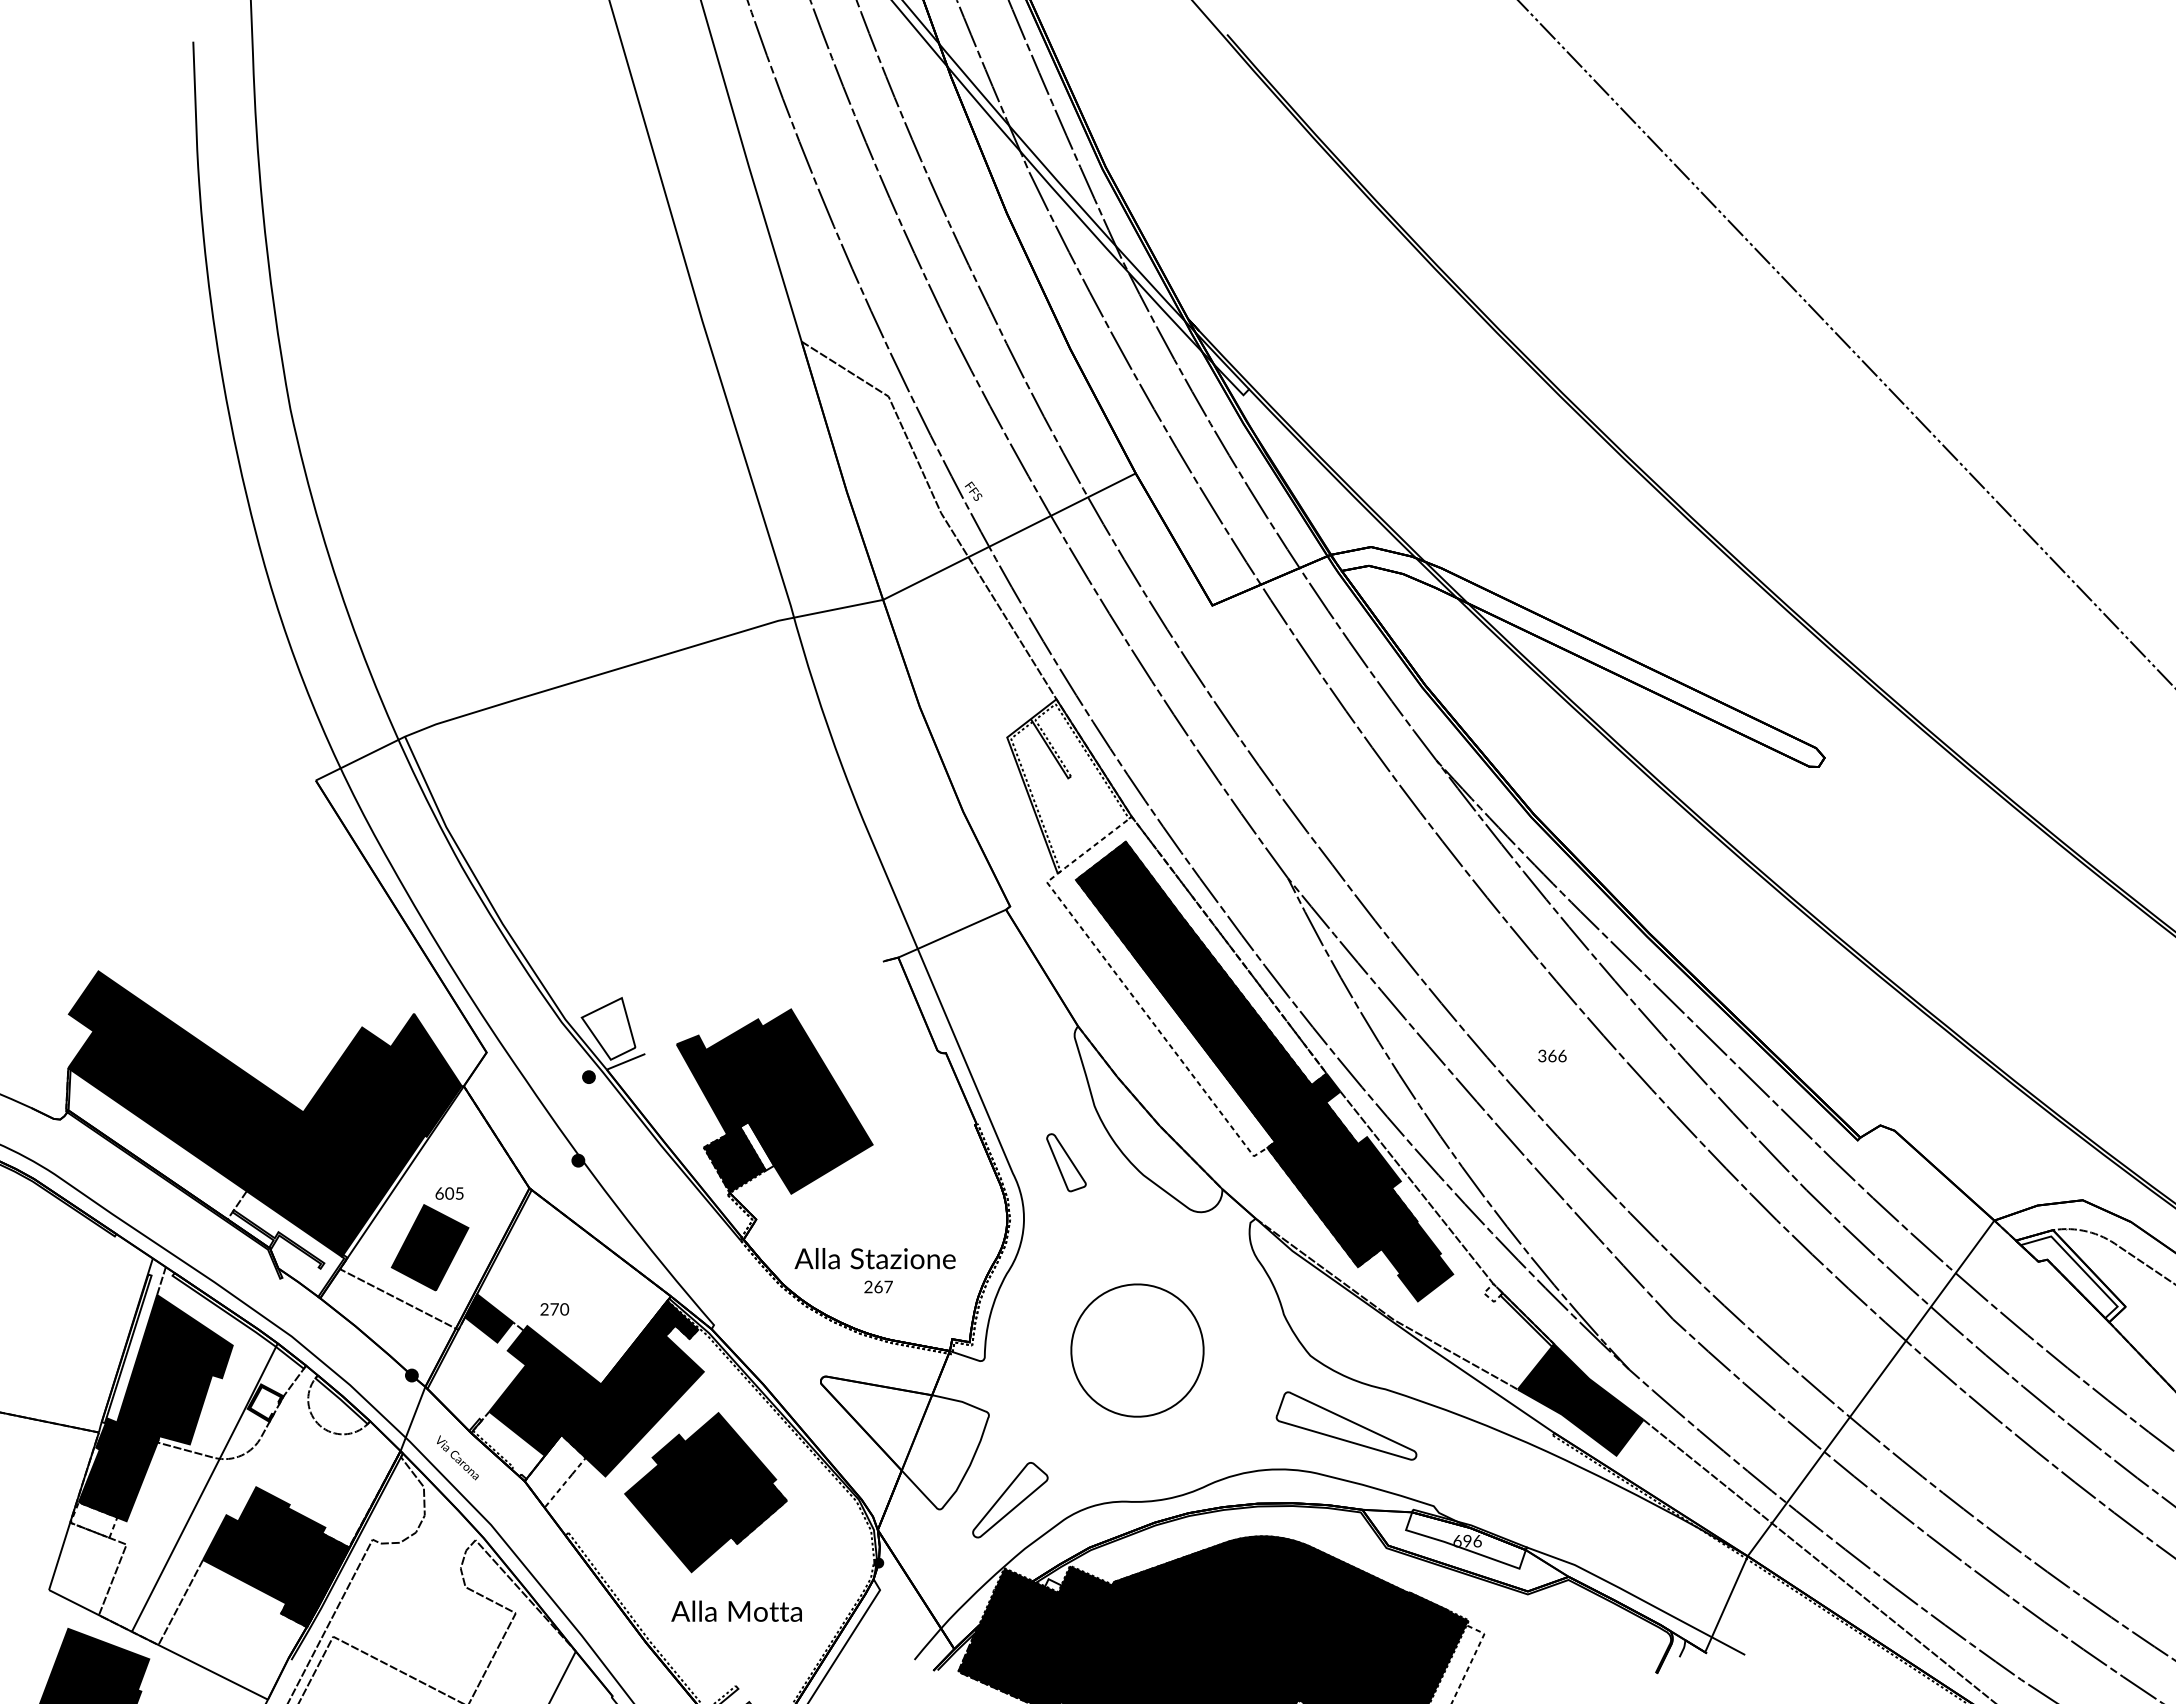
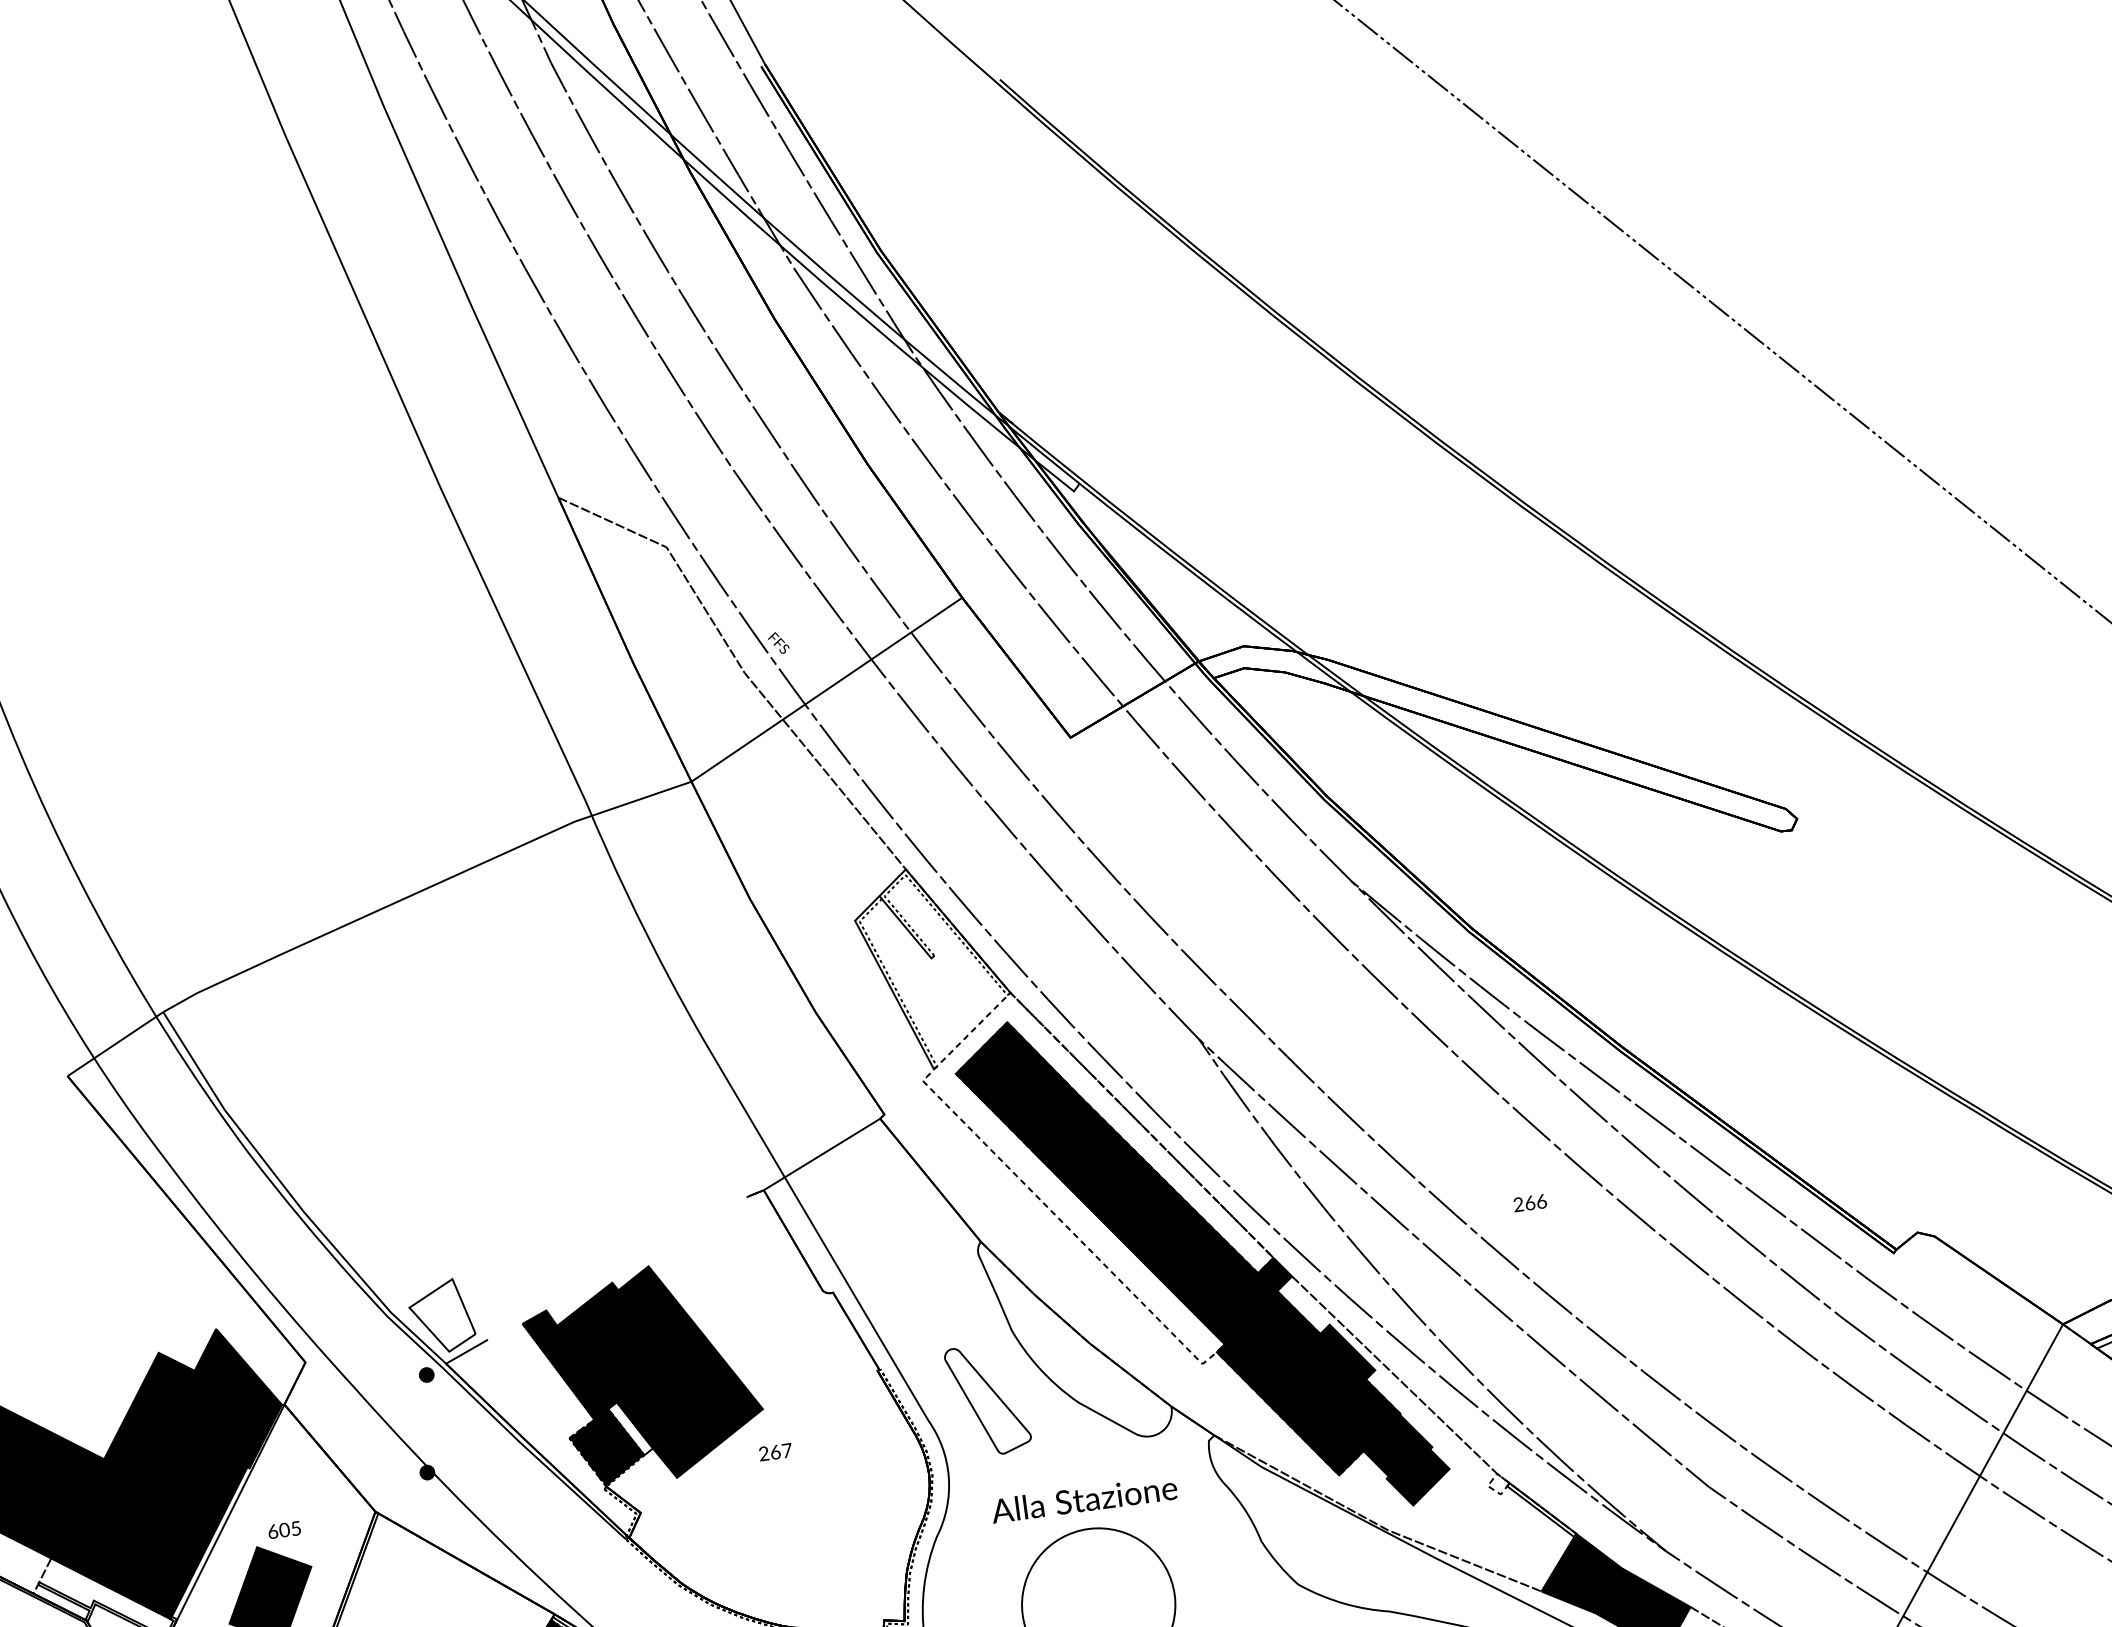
text: (1542, 1058) -> (1519, 1207), 366 -> 266
part: (1066, 1162) -> (988, 1399), size x1.67
text: (874, 1258) -> (1083, 1499), moved
text: (878, 1286) -> (775, 1451), moved

